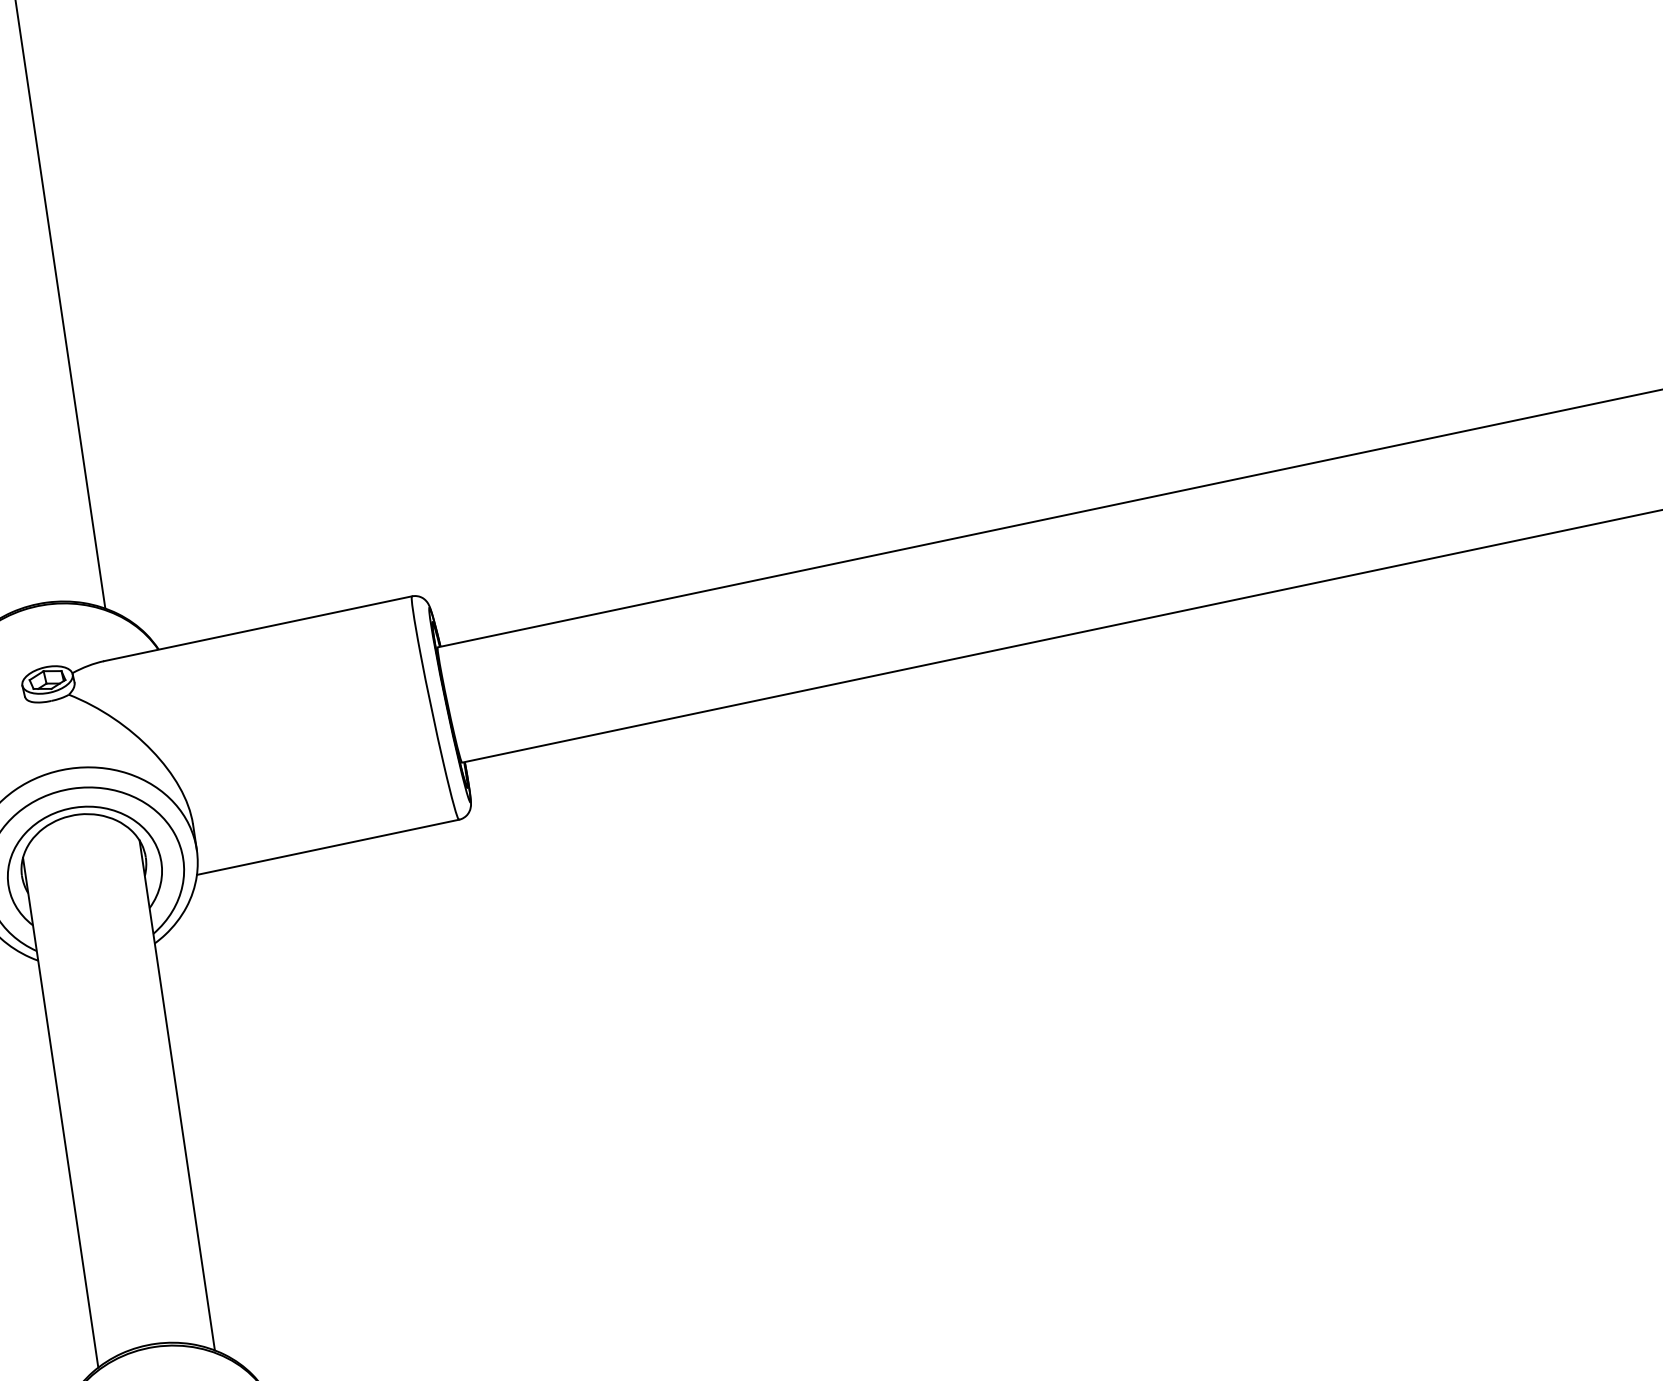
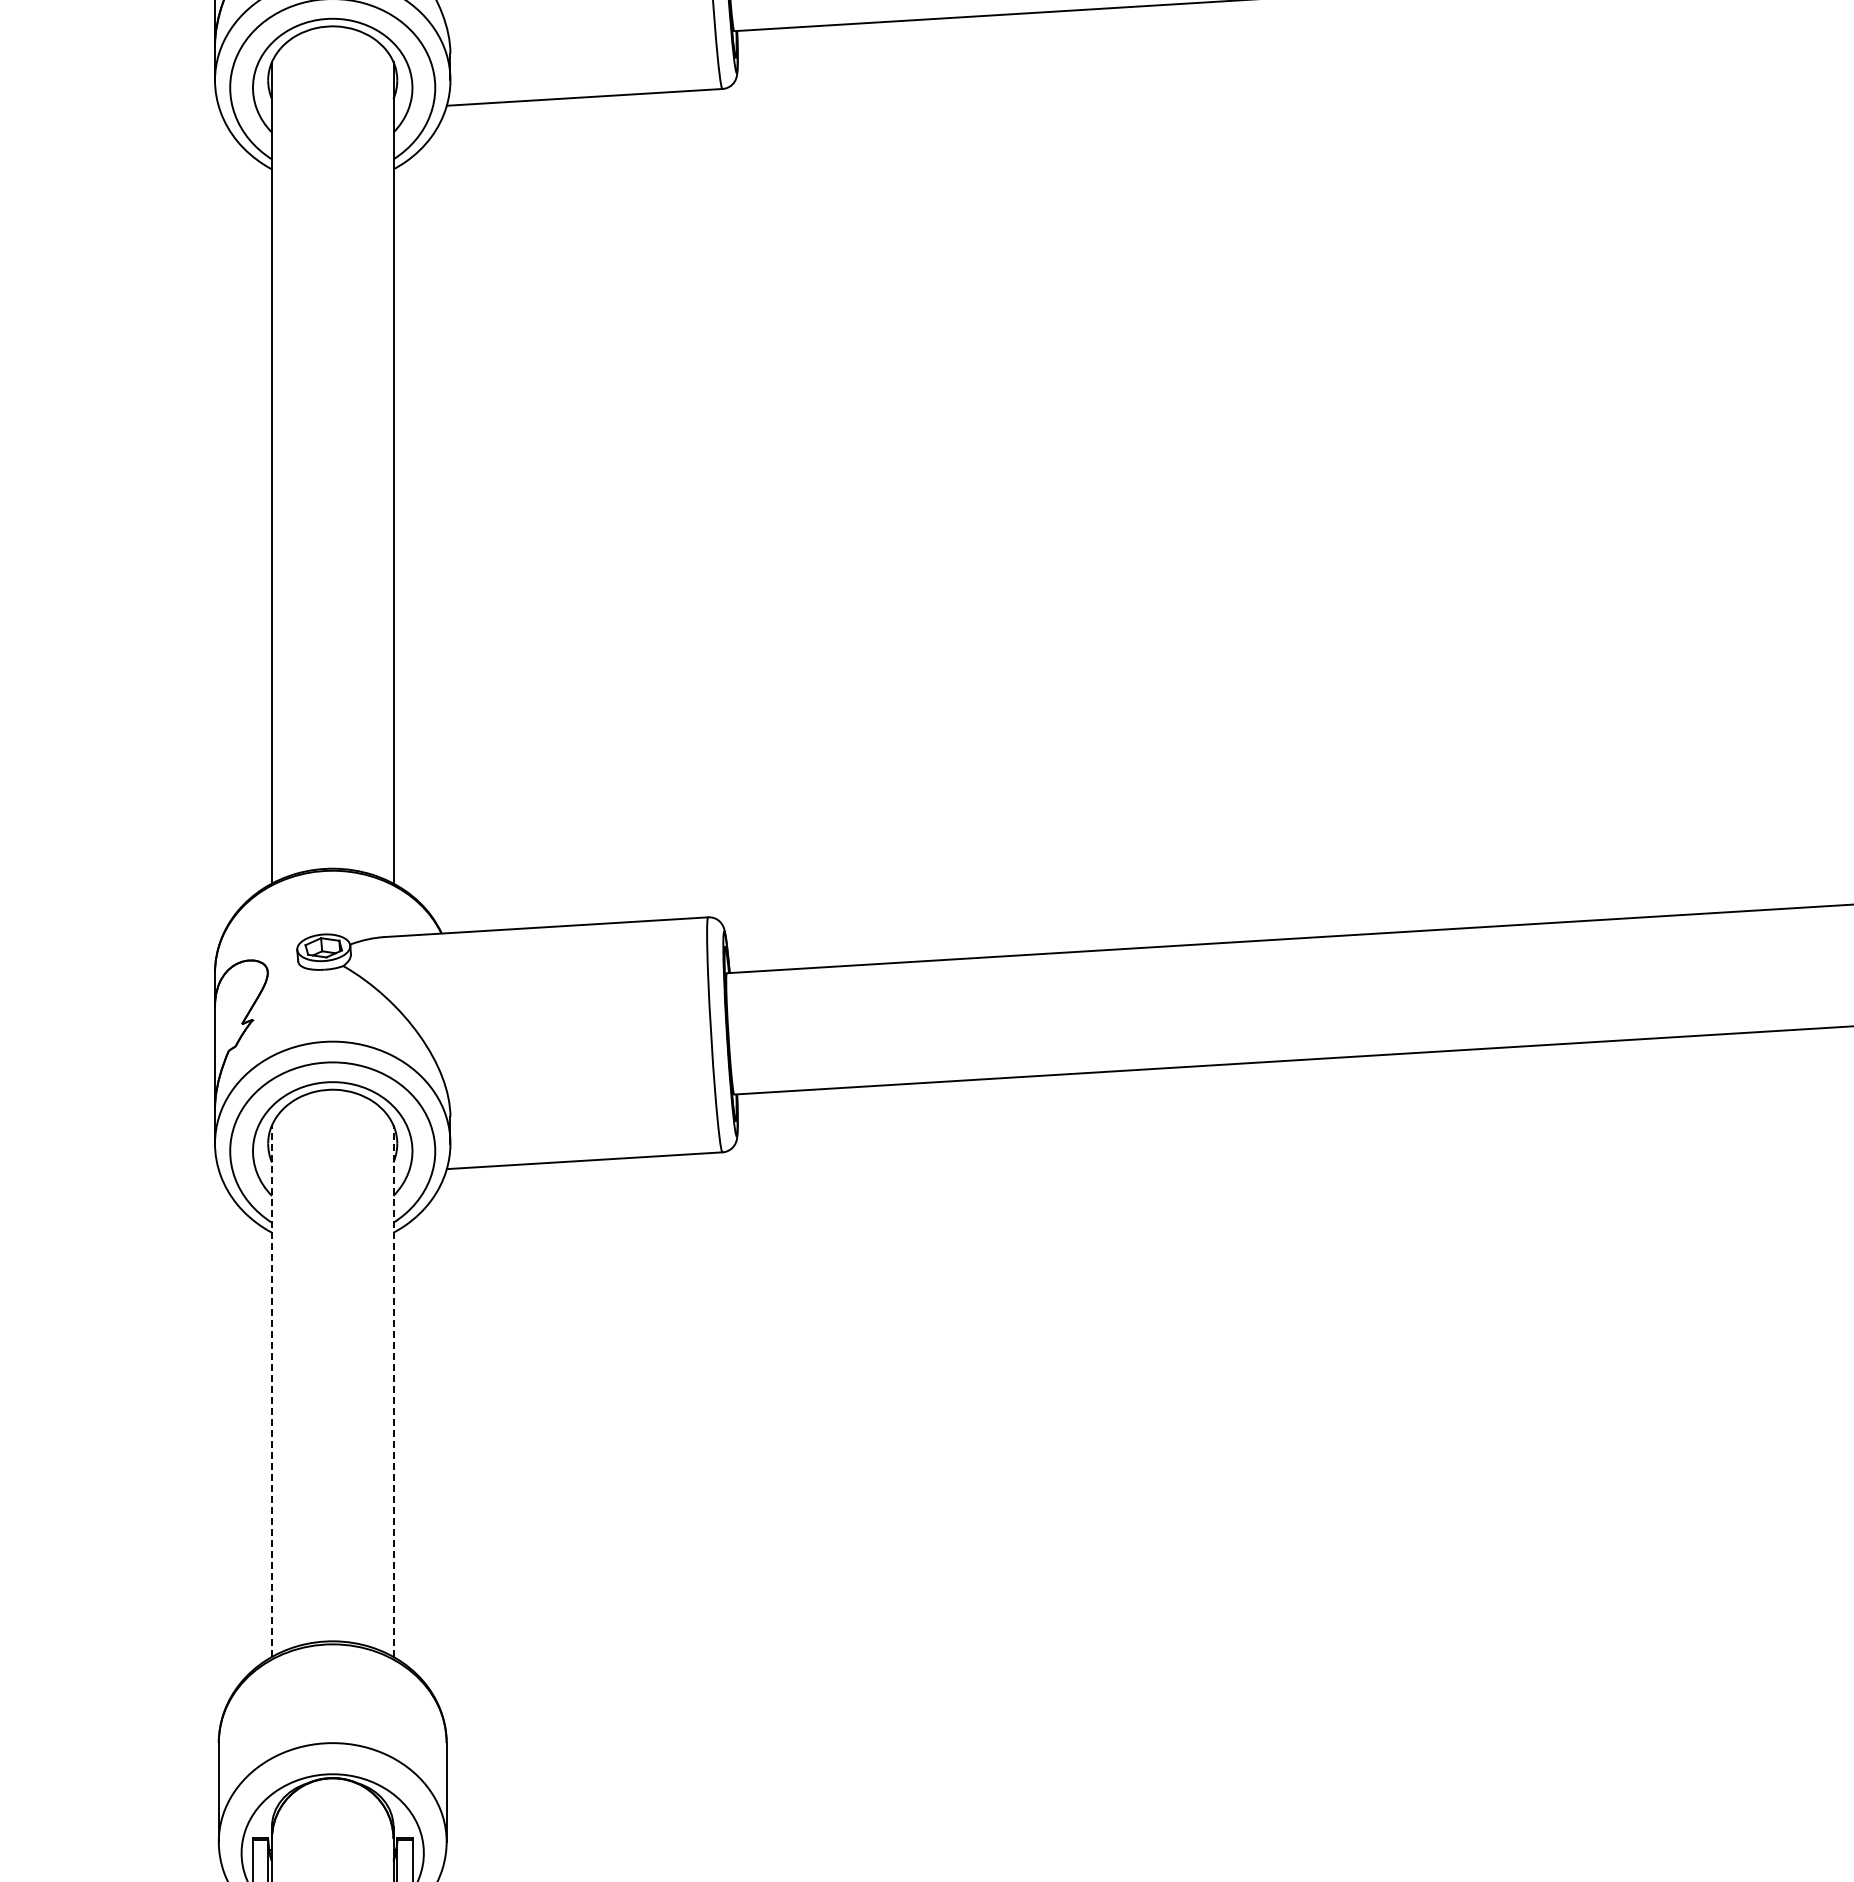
line: (177, 1095) -> (393, 1391), solid -> dashed
line: (60, 1113) -> (271, 1391), solid -> dashed

